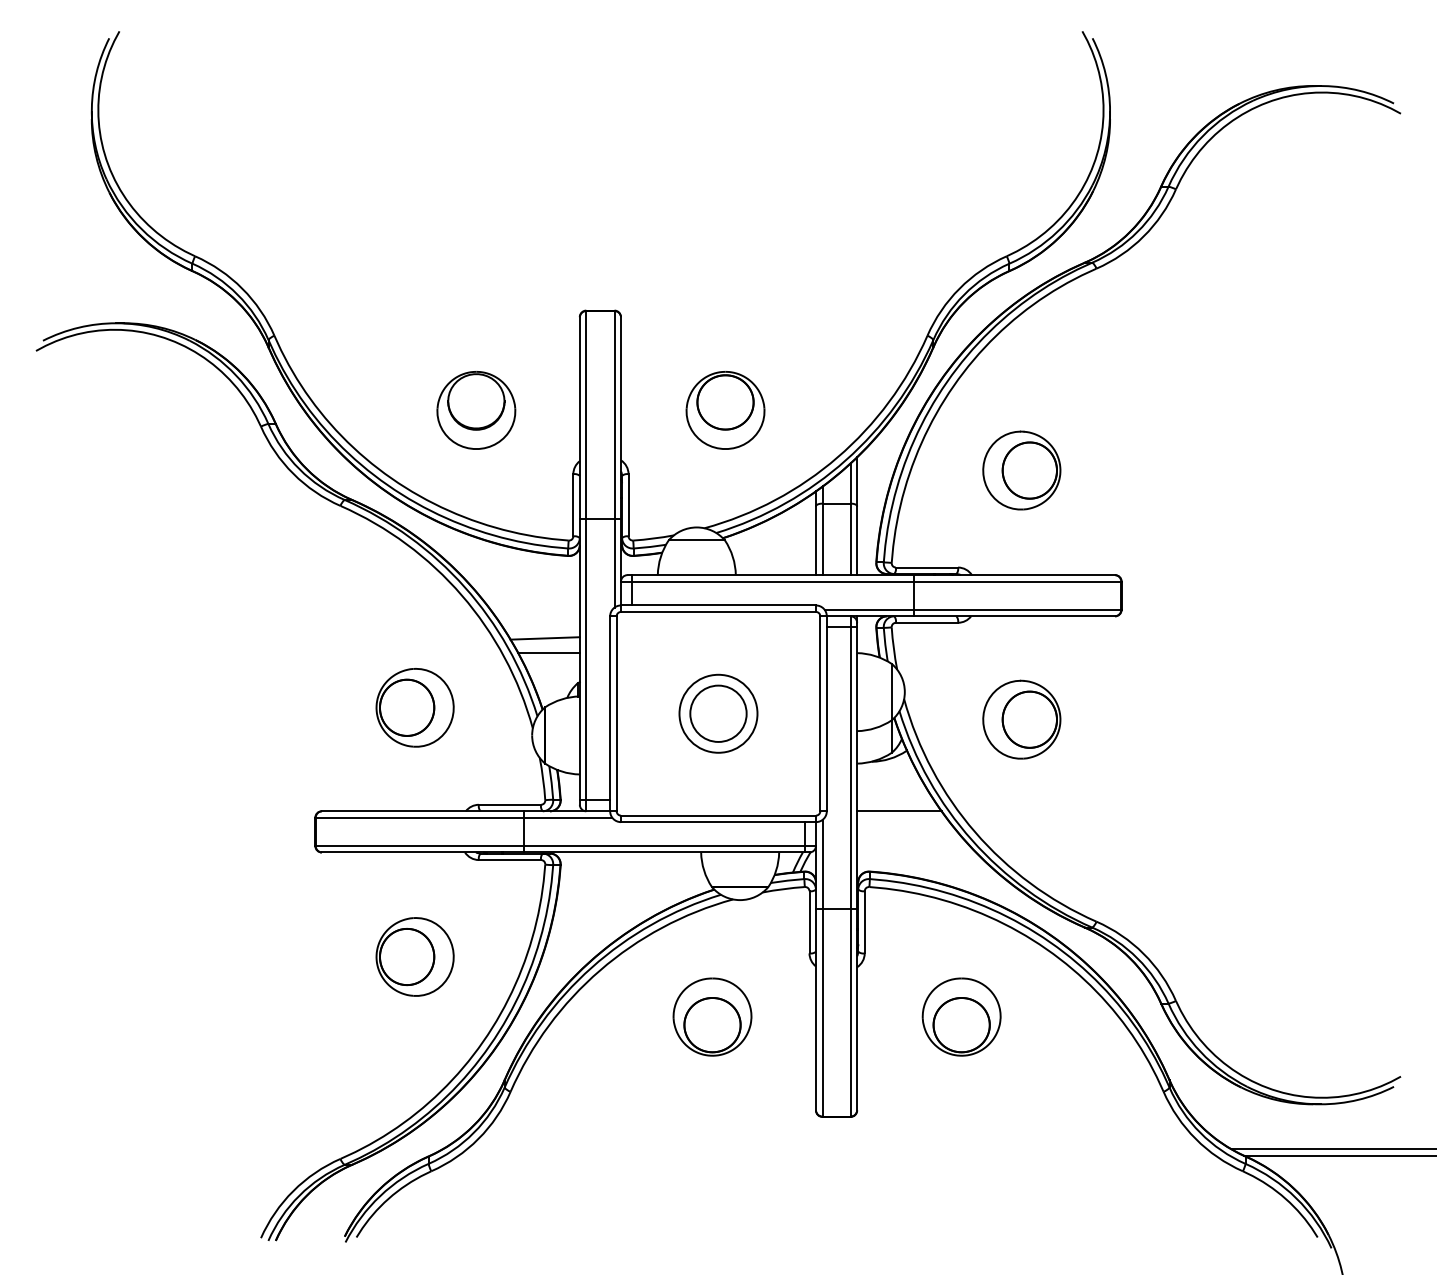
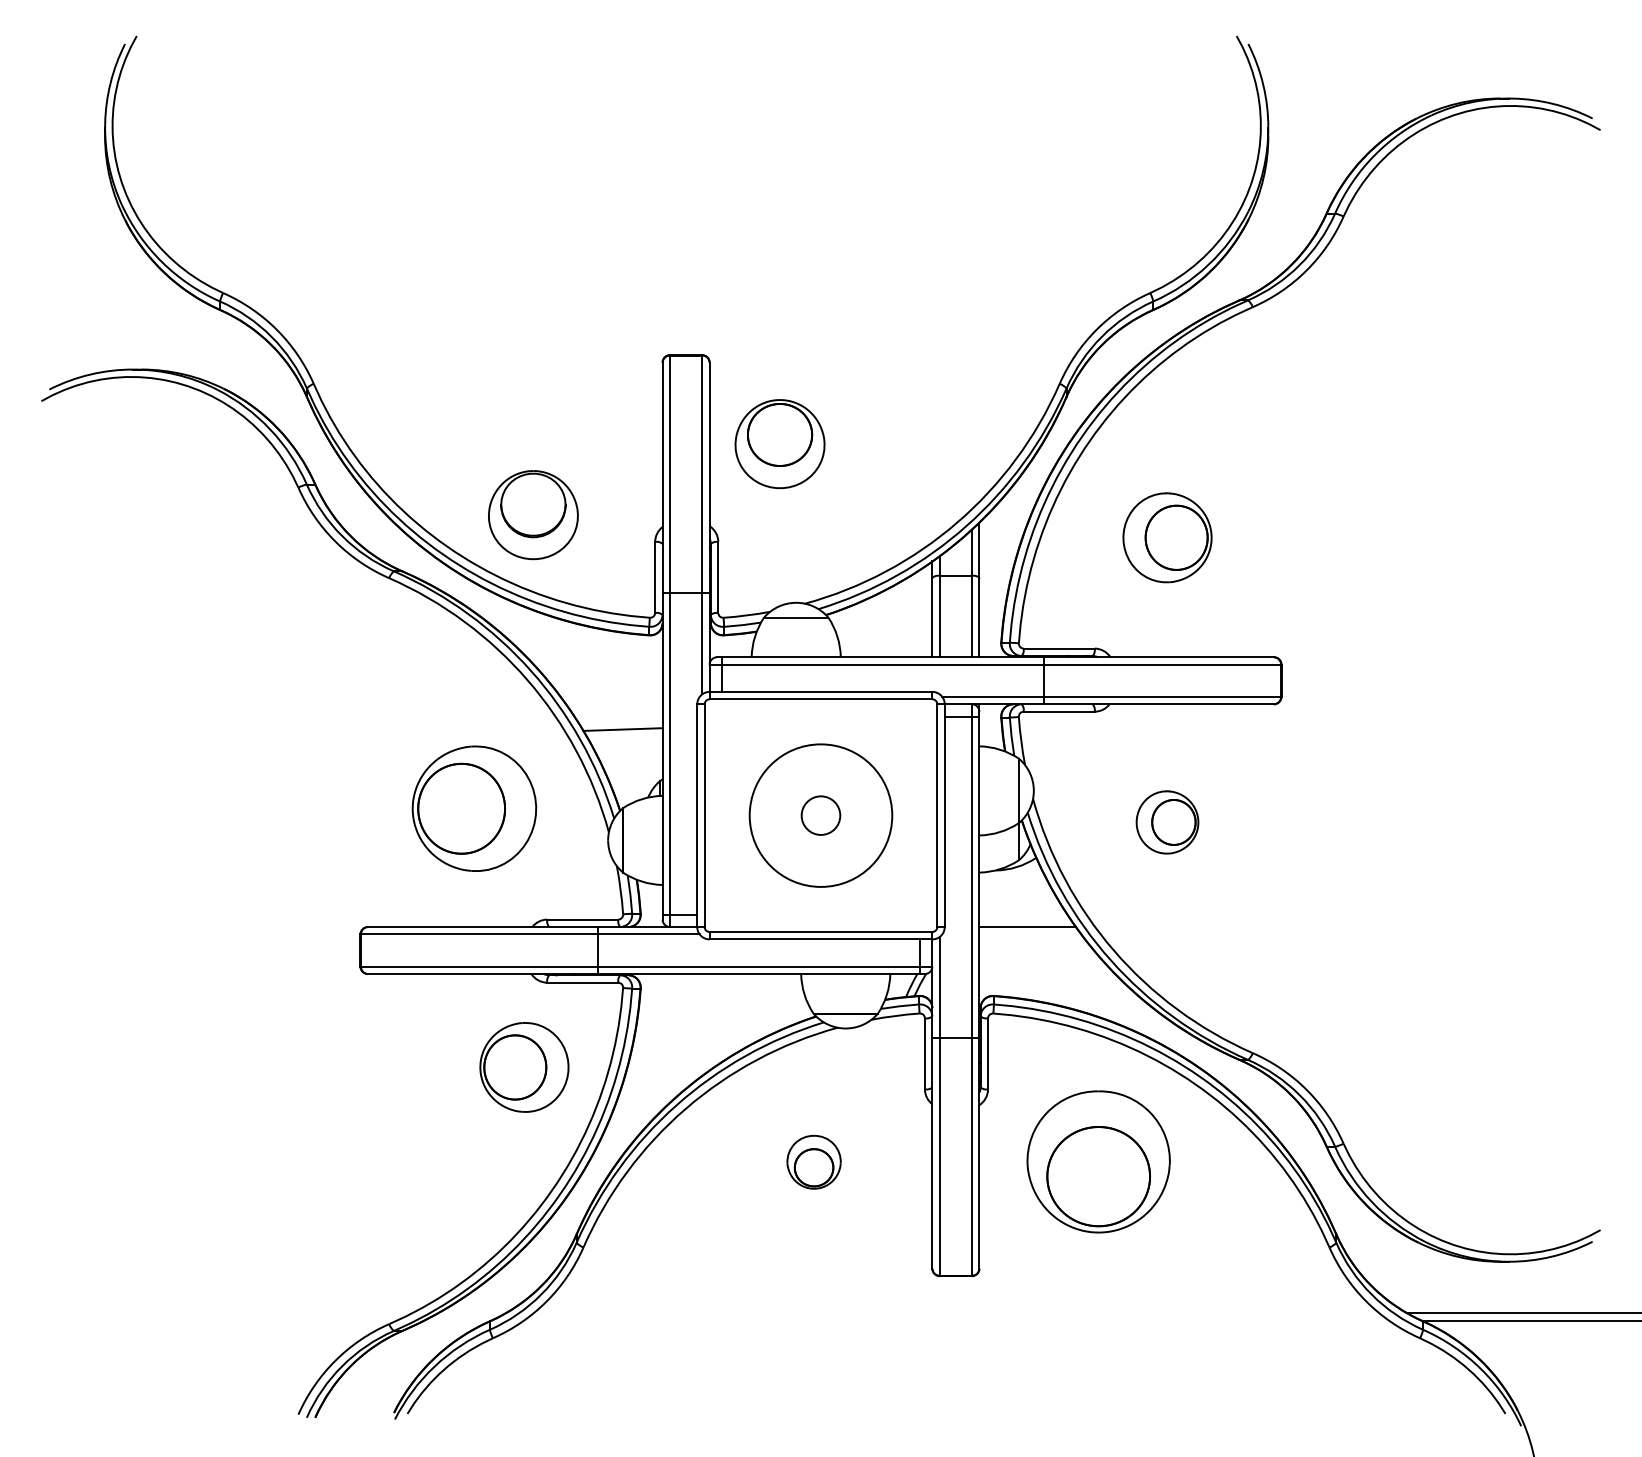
part: (476, 410) -> (533, 515), moved
part: (725, 410) -> (779, 444), moved
line: (549, 653) -> (627, 746), removed
part: (415, 707) -> (474, 808), size x1.4
circle: (718, 713) -> (820, 815), size x0.6
circle: (718, 713) -> (820, 815), size x1.6
part: (1021, 719) -> (1167, 822), size x0.7
part: (415, 957) -> (524, 1067), moved
part: (711, 1017) -> (813, 1162), size x0.6
part: (961, 1017) -> (1098, 1162), size x1.6

